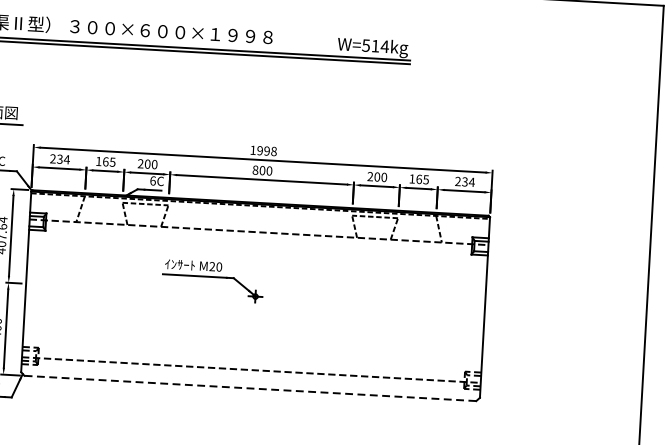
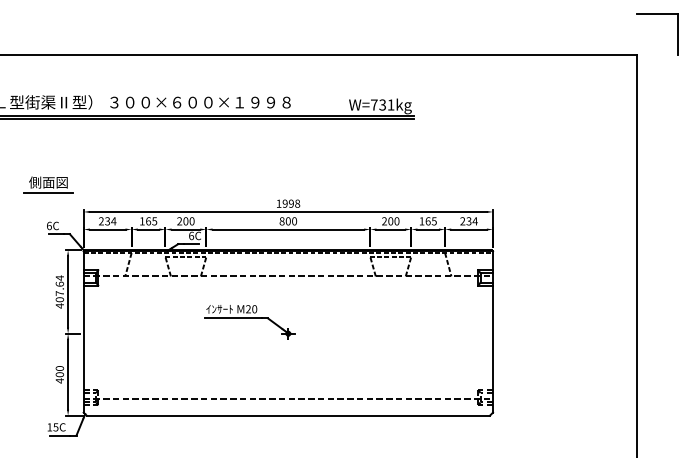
text: (375, 45) -> (382, 104), W=514kg -> W=731kg
line: (250, 388) -> (288, 415), dashed -> solid

